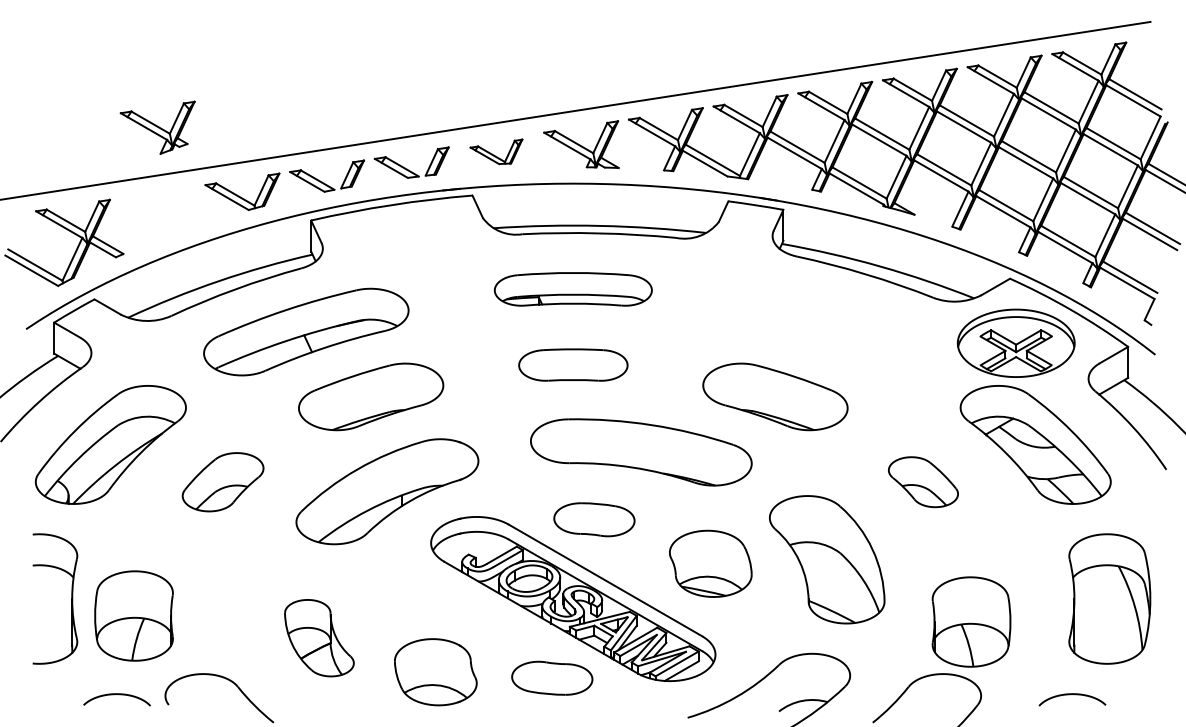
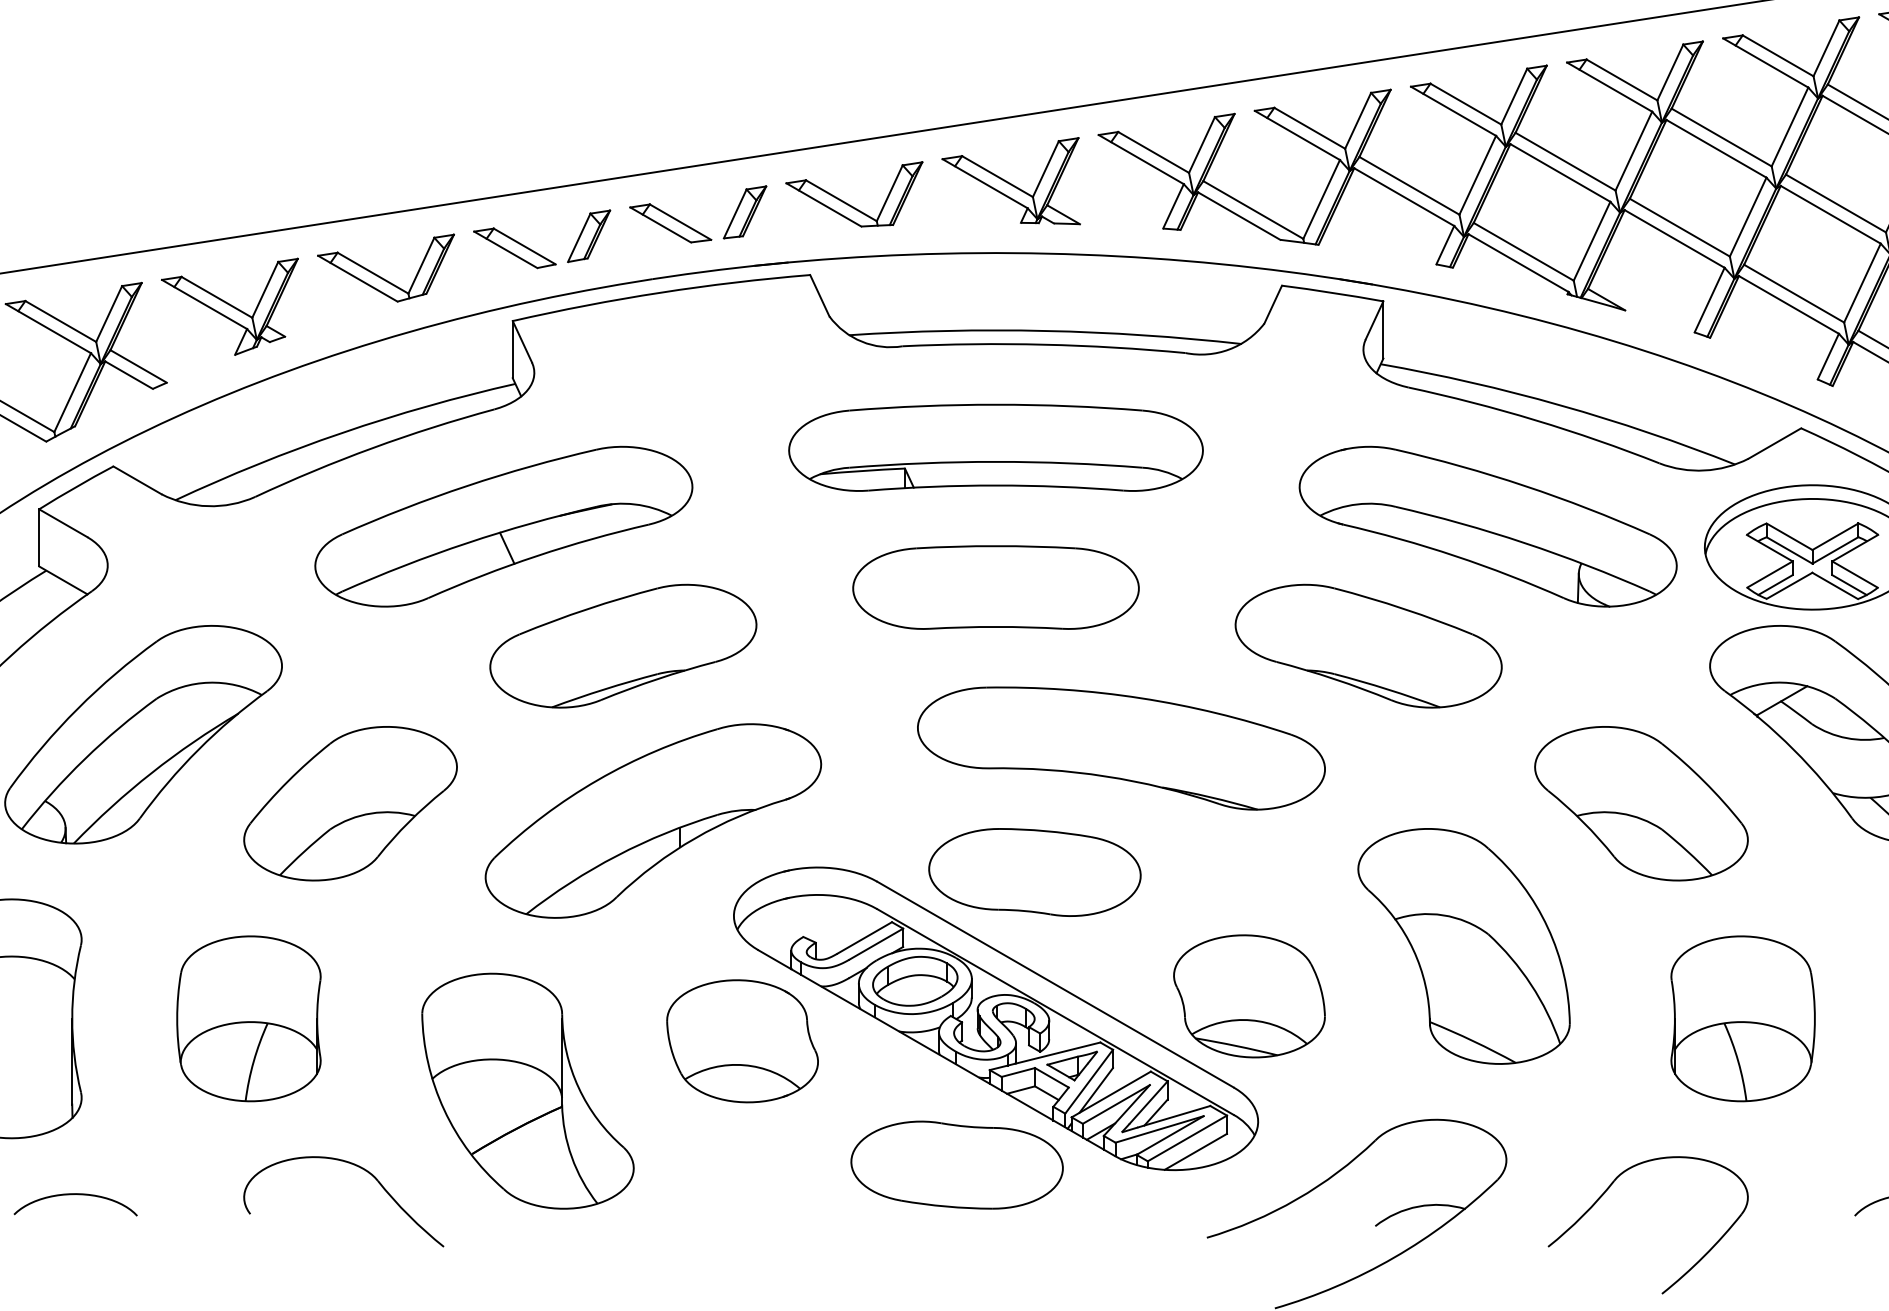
part: (157, 127) -> (229, 306), moved
part: (496, 151) -> (854, 193), size x1.43
part: (573, 289) -> (996, 448), size x1.43
part: (840, 331) -> (1488, 525), added
part: (573, 364) -> (996, 586), size x1.43
part: (222, 481) -> (349, 802), size x1.43
part: (923, 481) -> (1641, 802), size x1.67
part: (594, 519) -> (1035, 872), size x1.43
part: (710, 563) -> (1248, 995), moved
part: (133, 615) -> (247, 1017), moved
part: (971, 621) -> (1743, 1017), moved
part: (319, 637) -> (528, 1089), size x1.67
part: (435, 672) -> (741, 1041), moved
part: (552, 677) -> (957, 1163), size x1.43
curve: (114, 695) -> (70, 1196), moved

